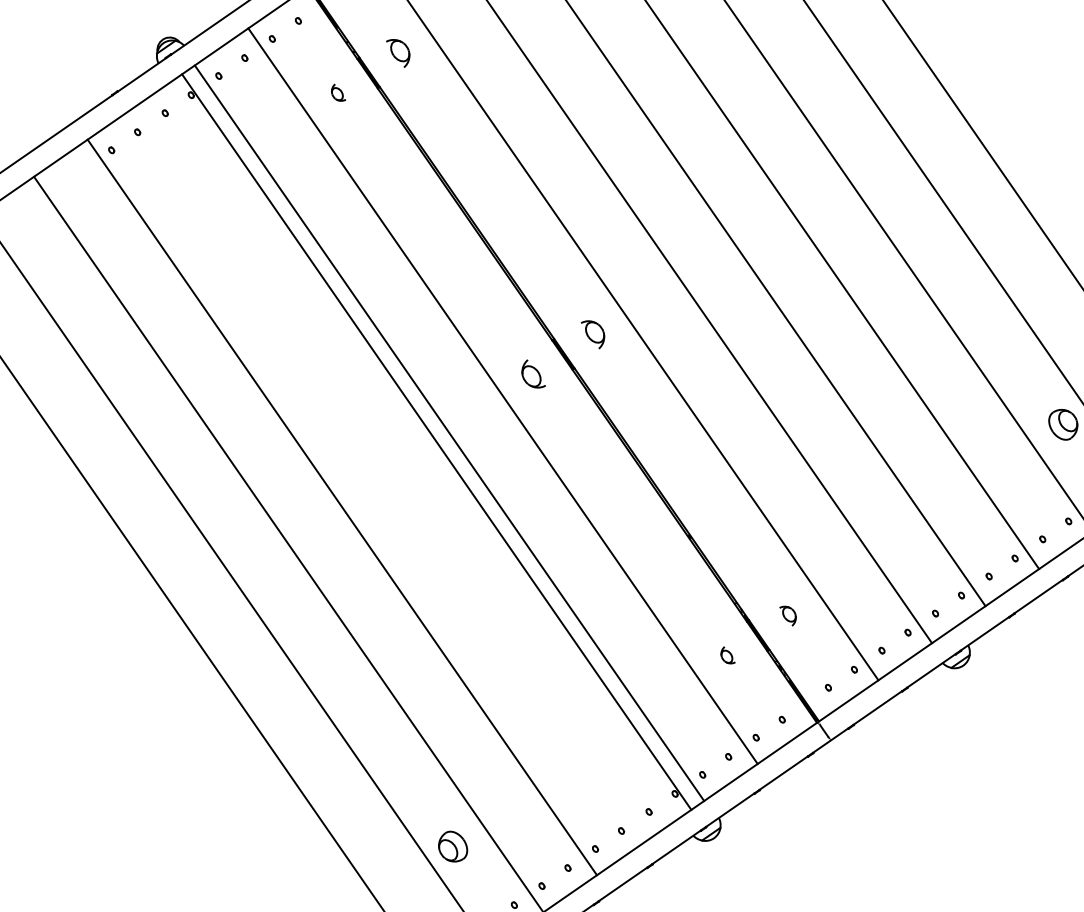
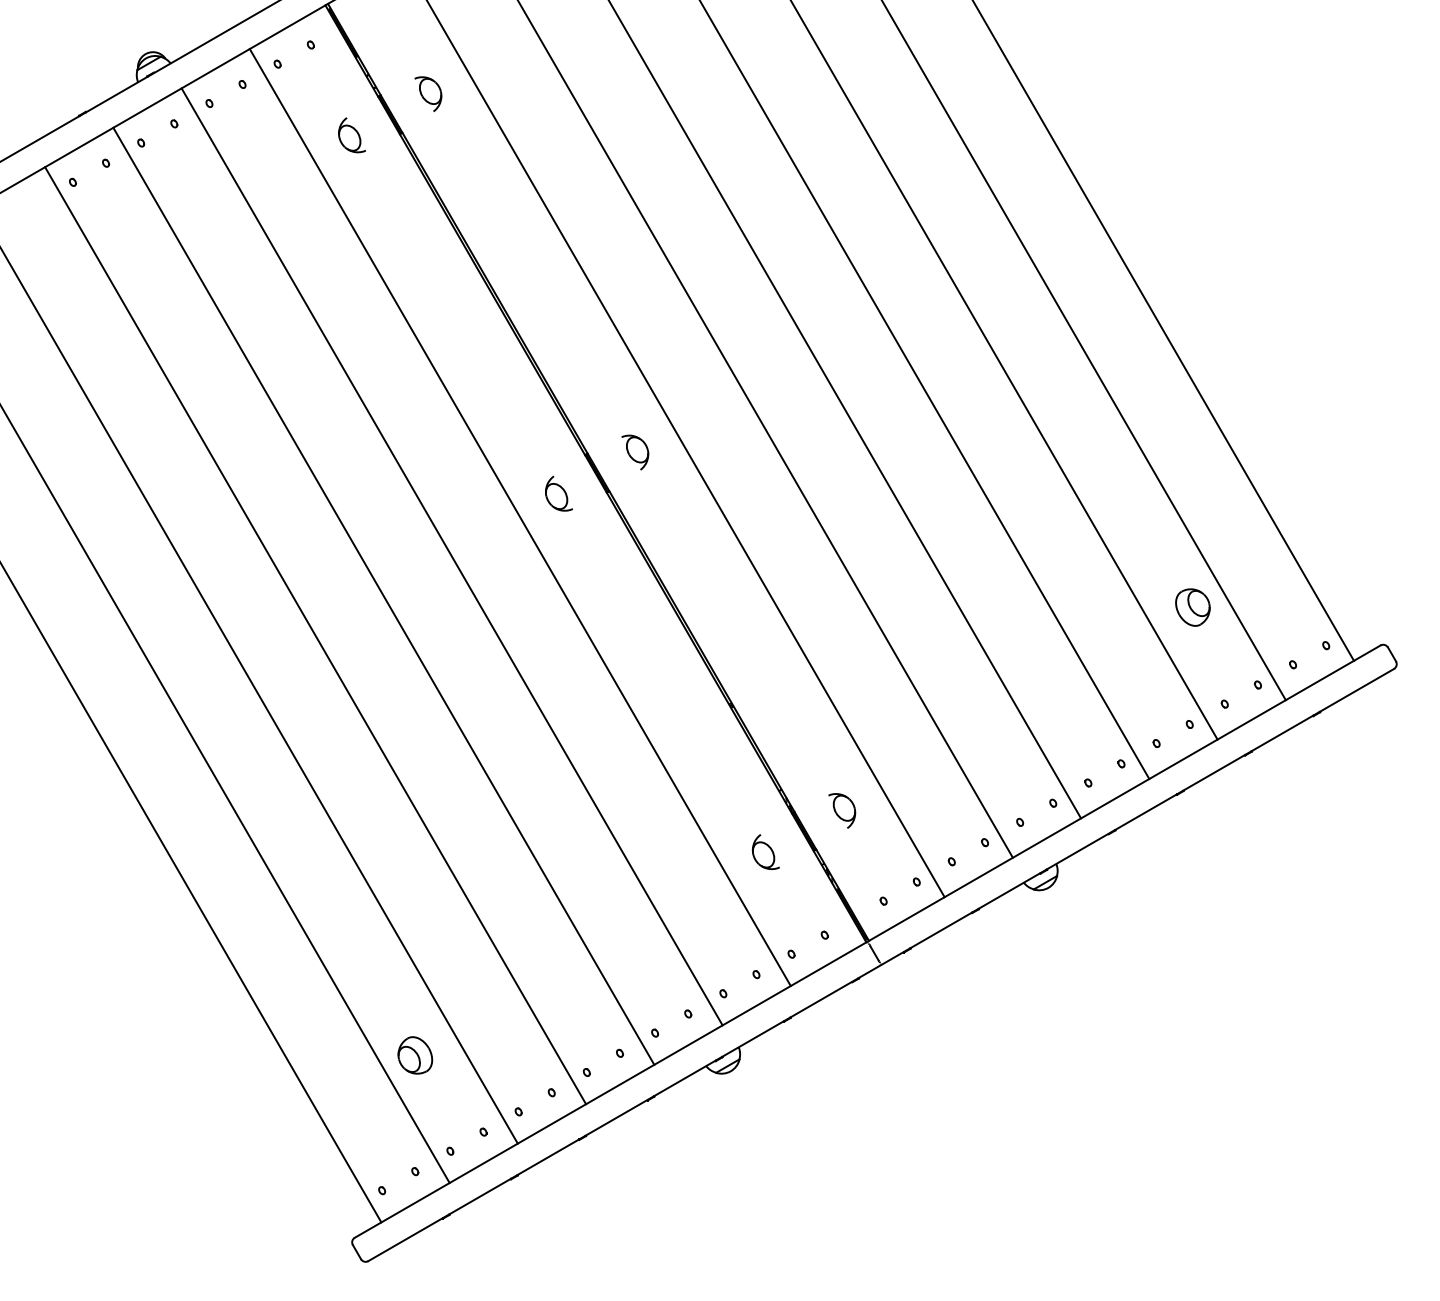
part: (338, 92) -> (351, 135), size x1.67
line: (436, 441) -> (383, 595), moved
part: (788, 615) -> (842, 810), size x1.43
part: (727, 654) -> (765, 851), size x1.67

